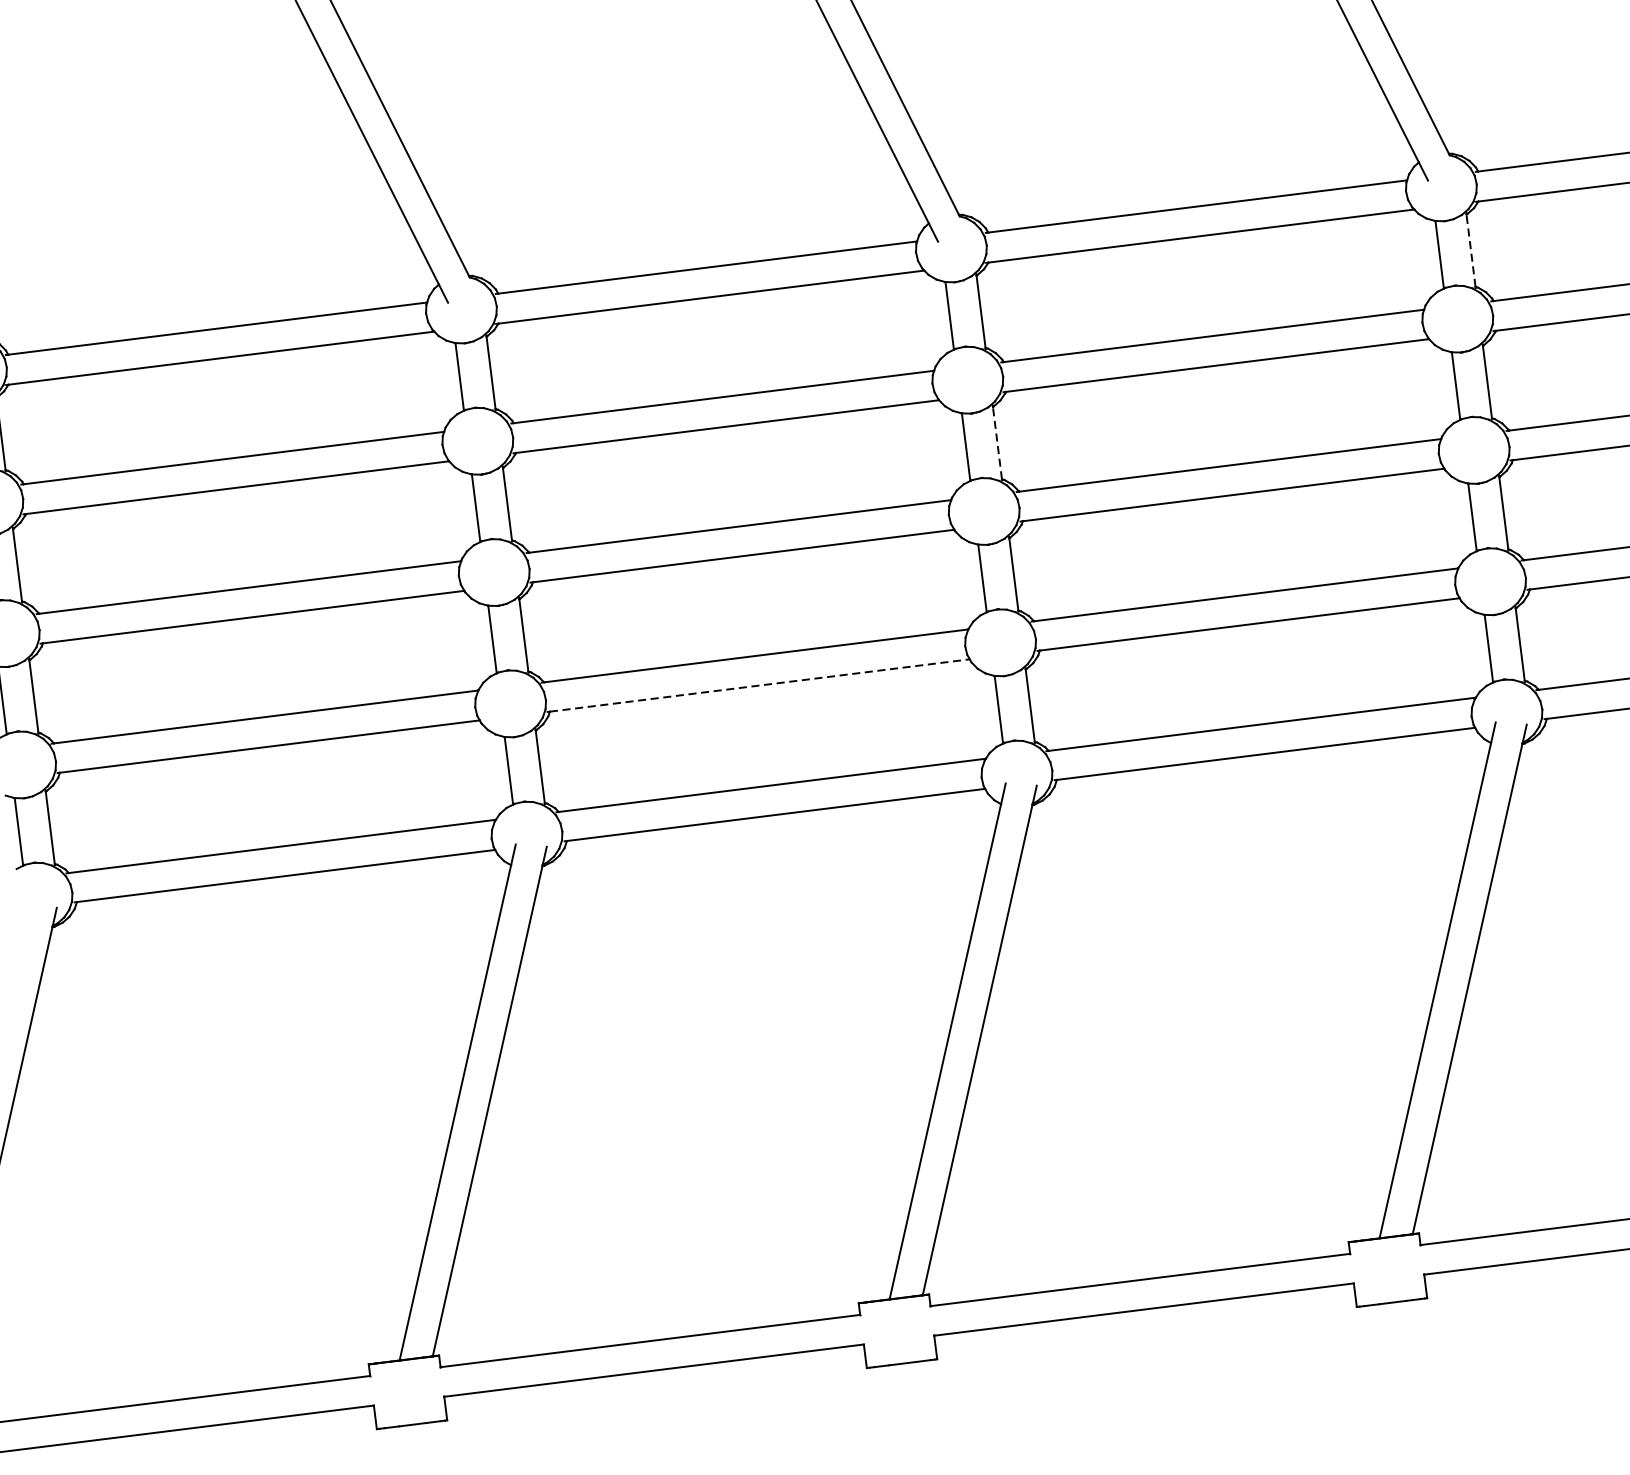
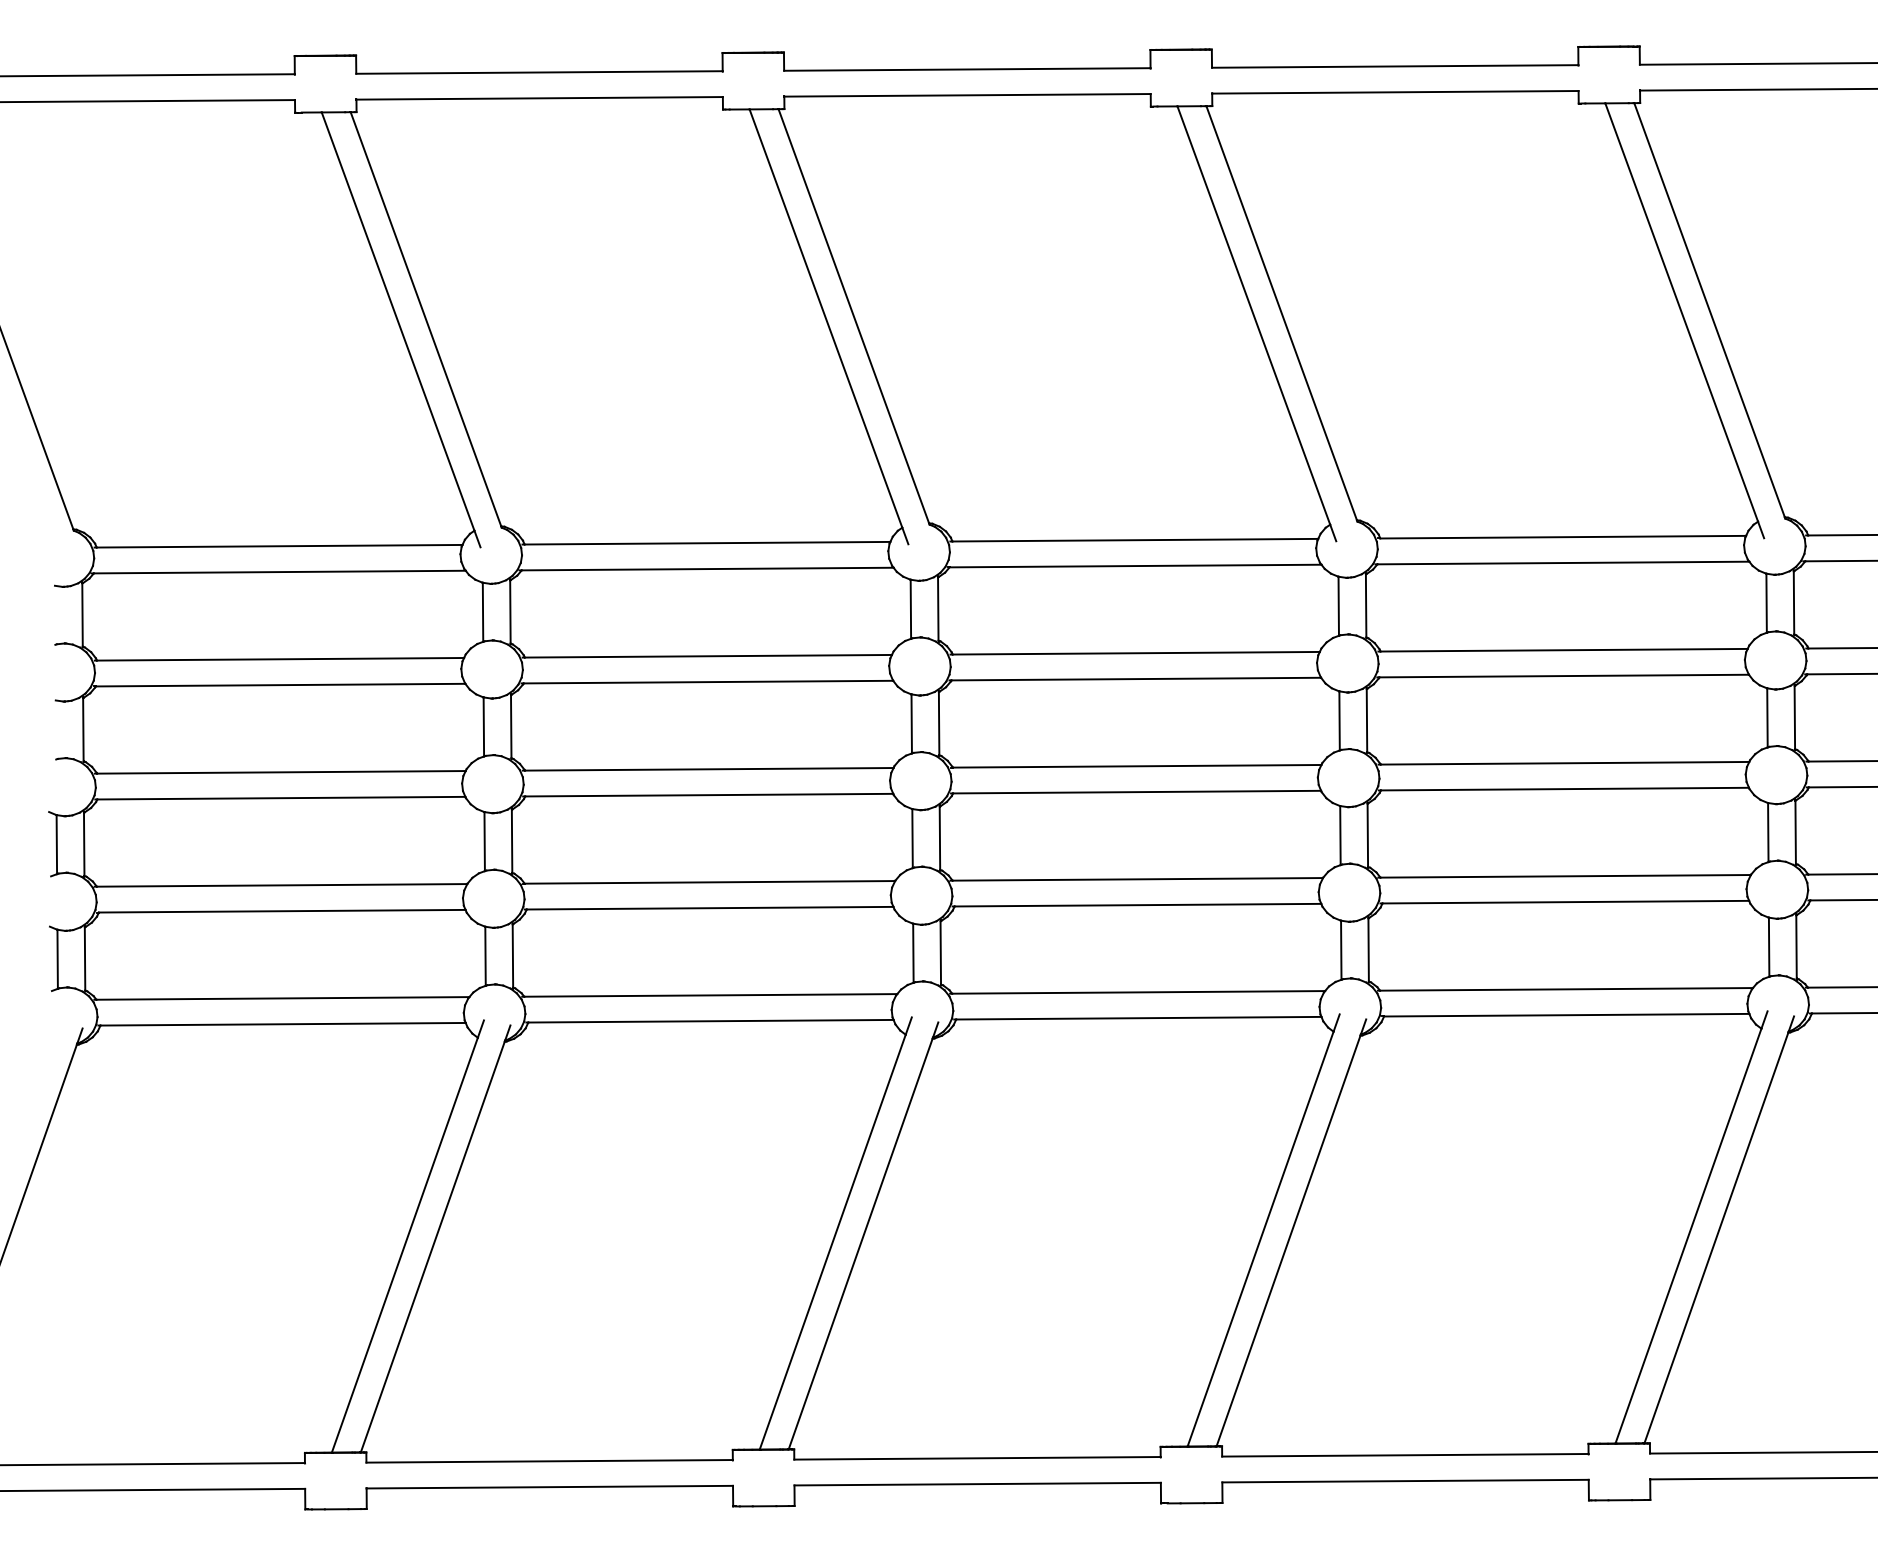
line: (1471, 250) -> (1366, 605), dashed -> solid
line: (997, 442) -> (939, 723), dashed -> solid
line: (760, 685) -> (710, 908), dashed -> solid

